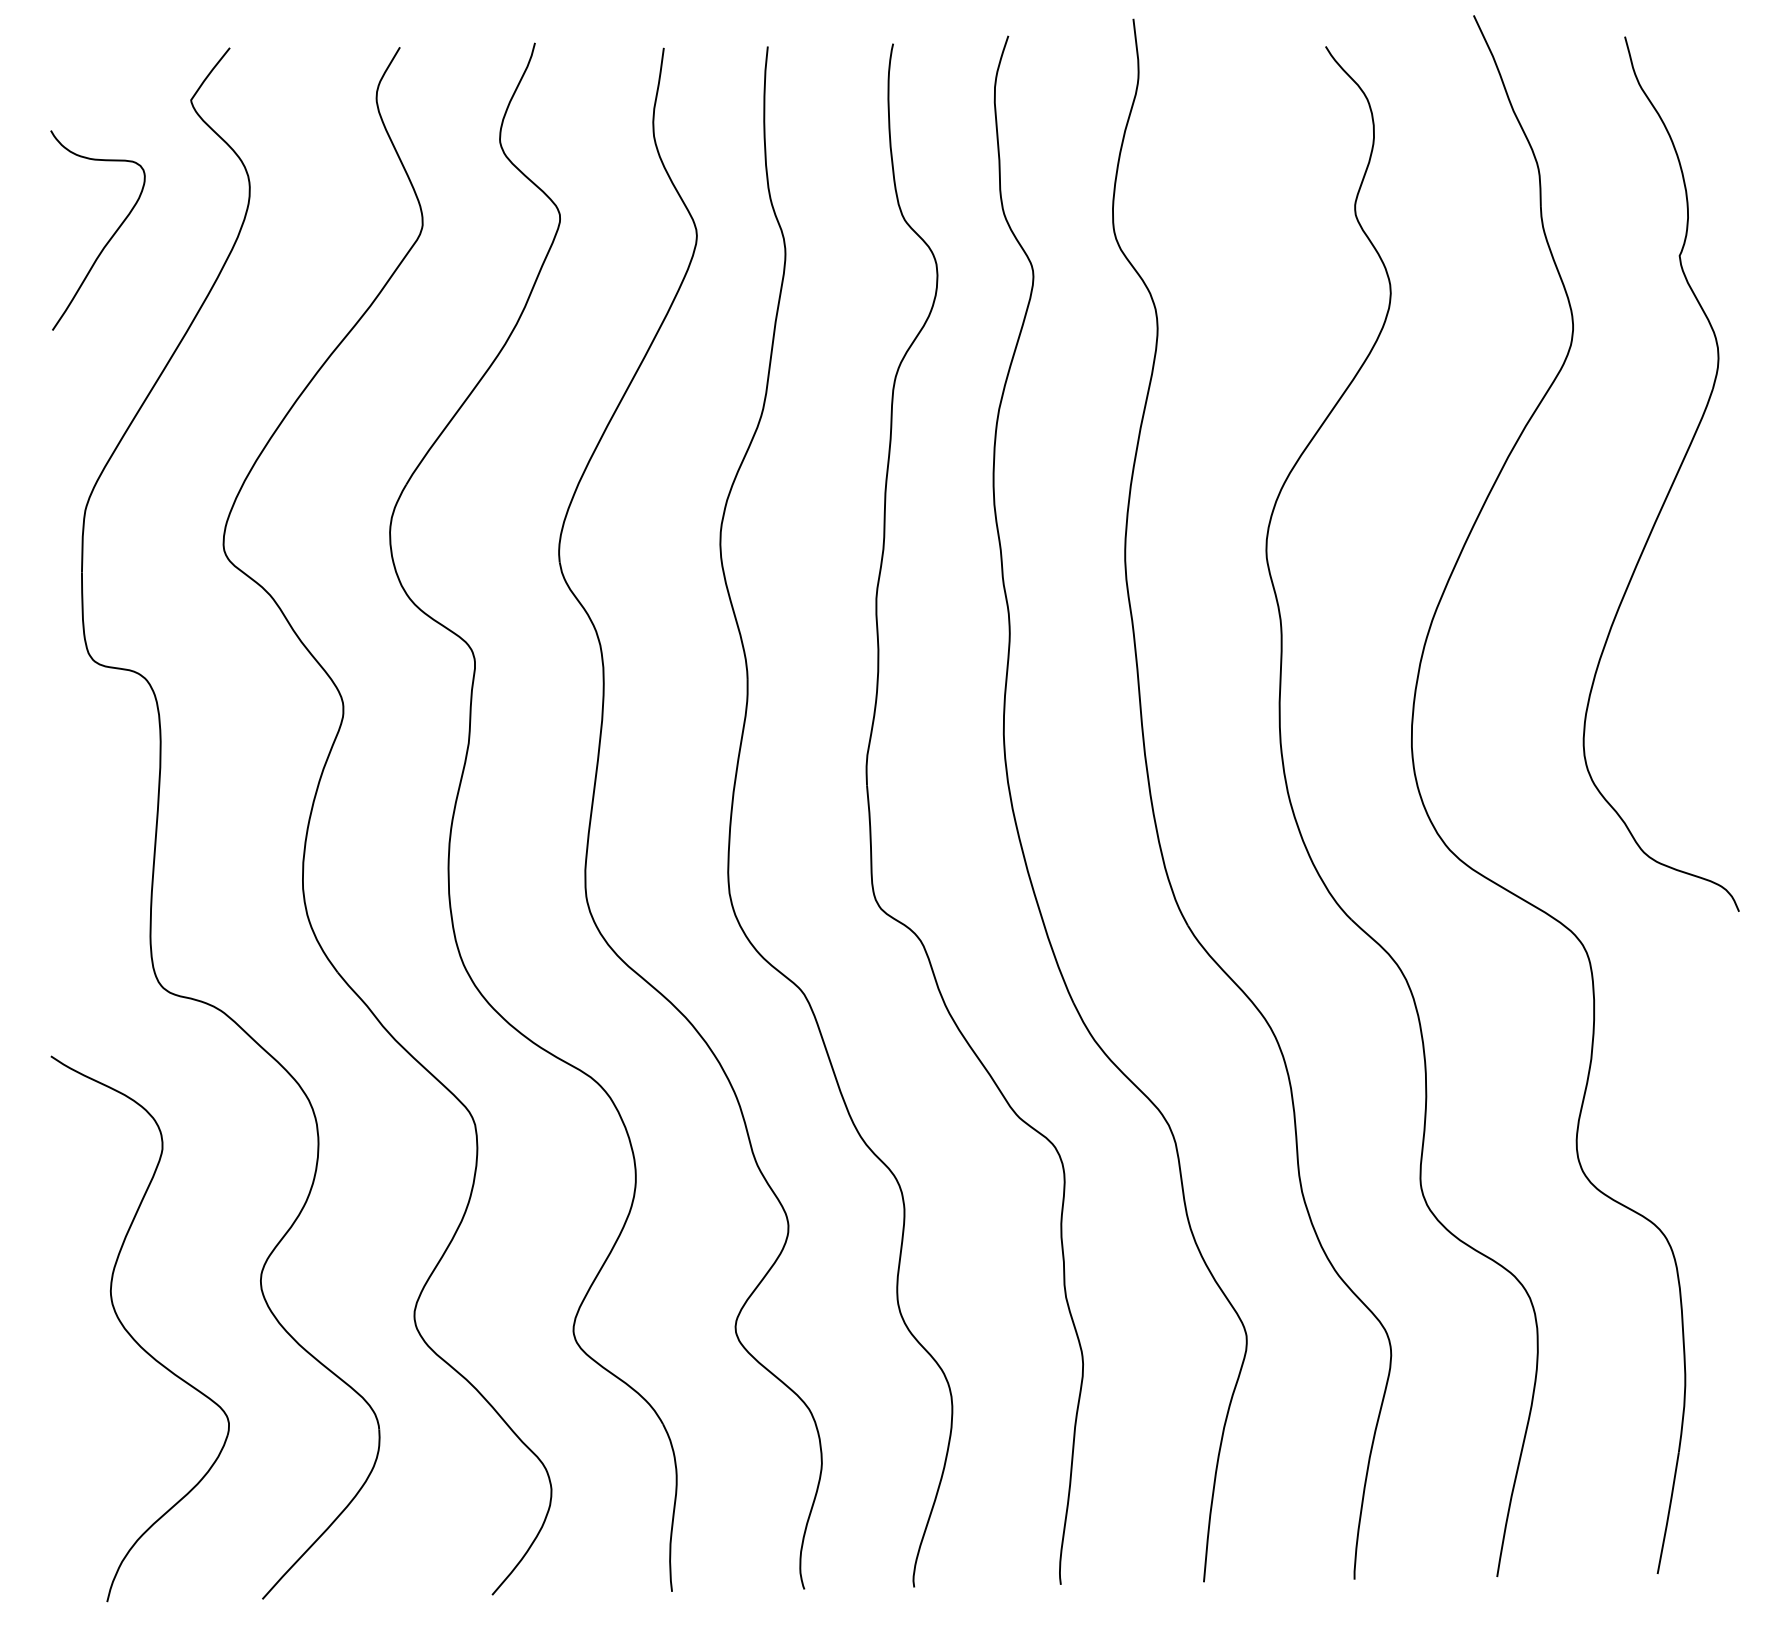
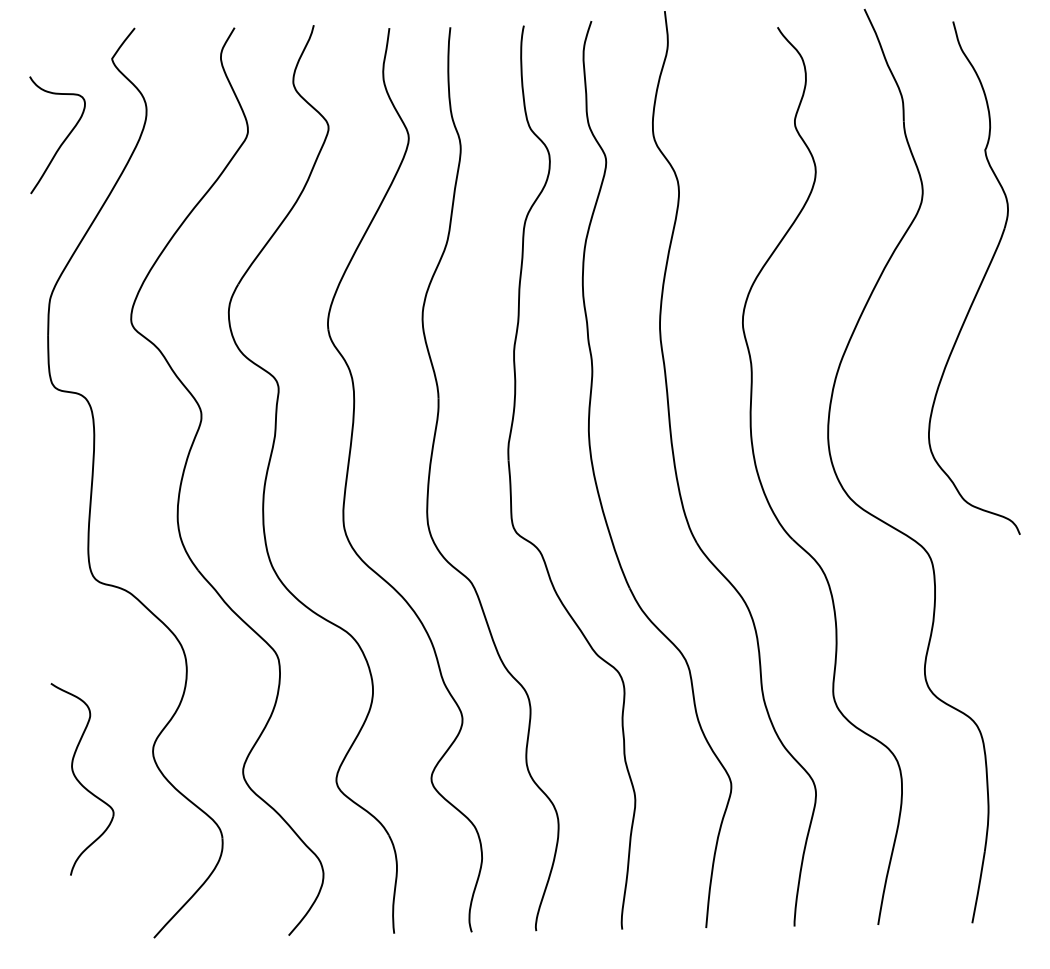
part: (140, 1328) -> (82, 779), size x0.6

